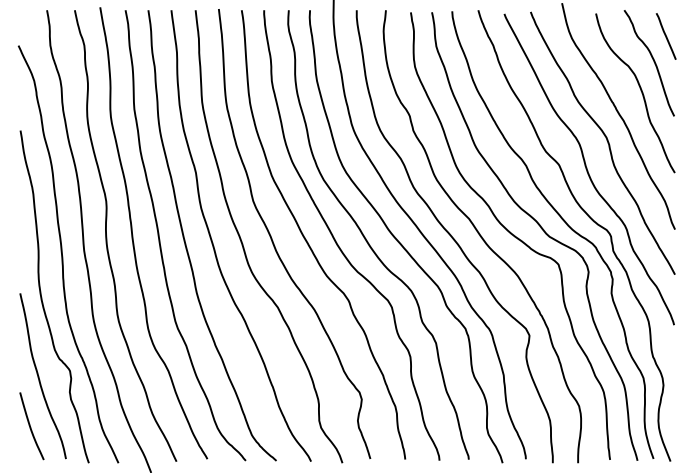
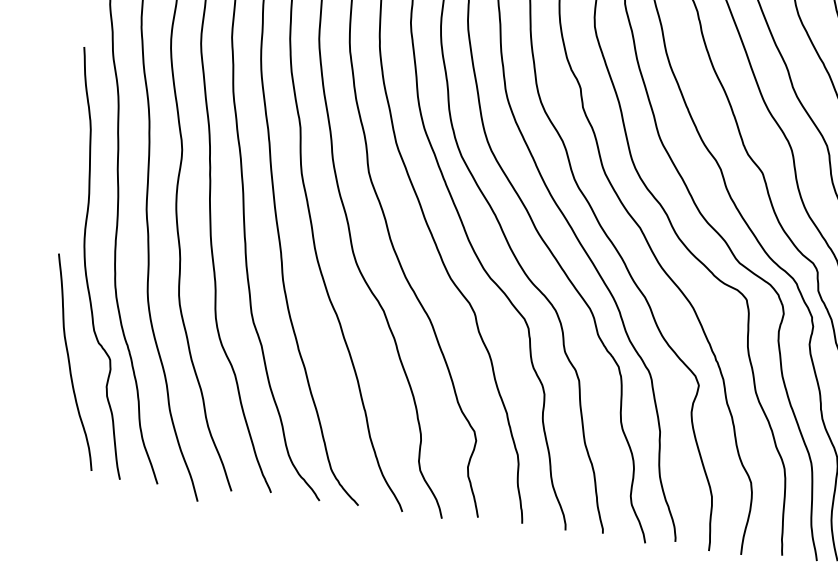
curve: (30, 426) -> (51, 424), removed

